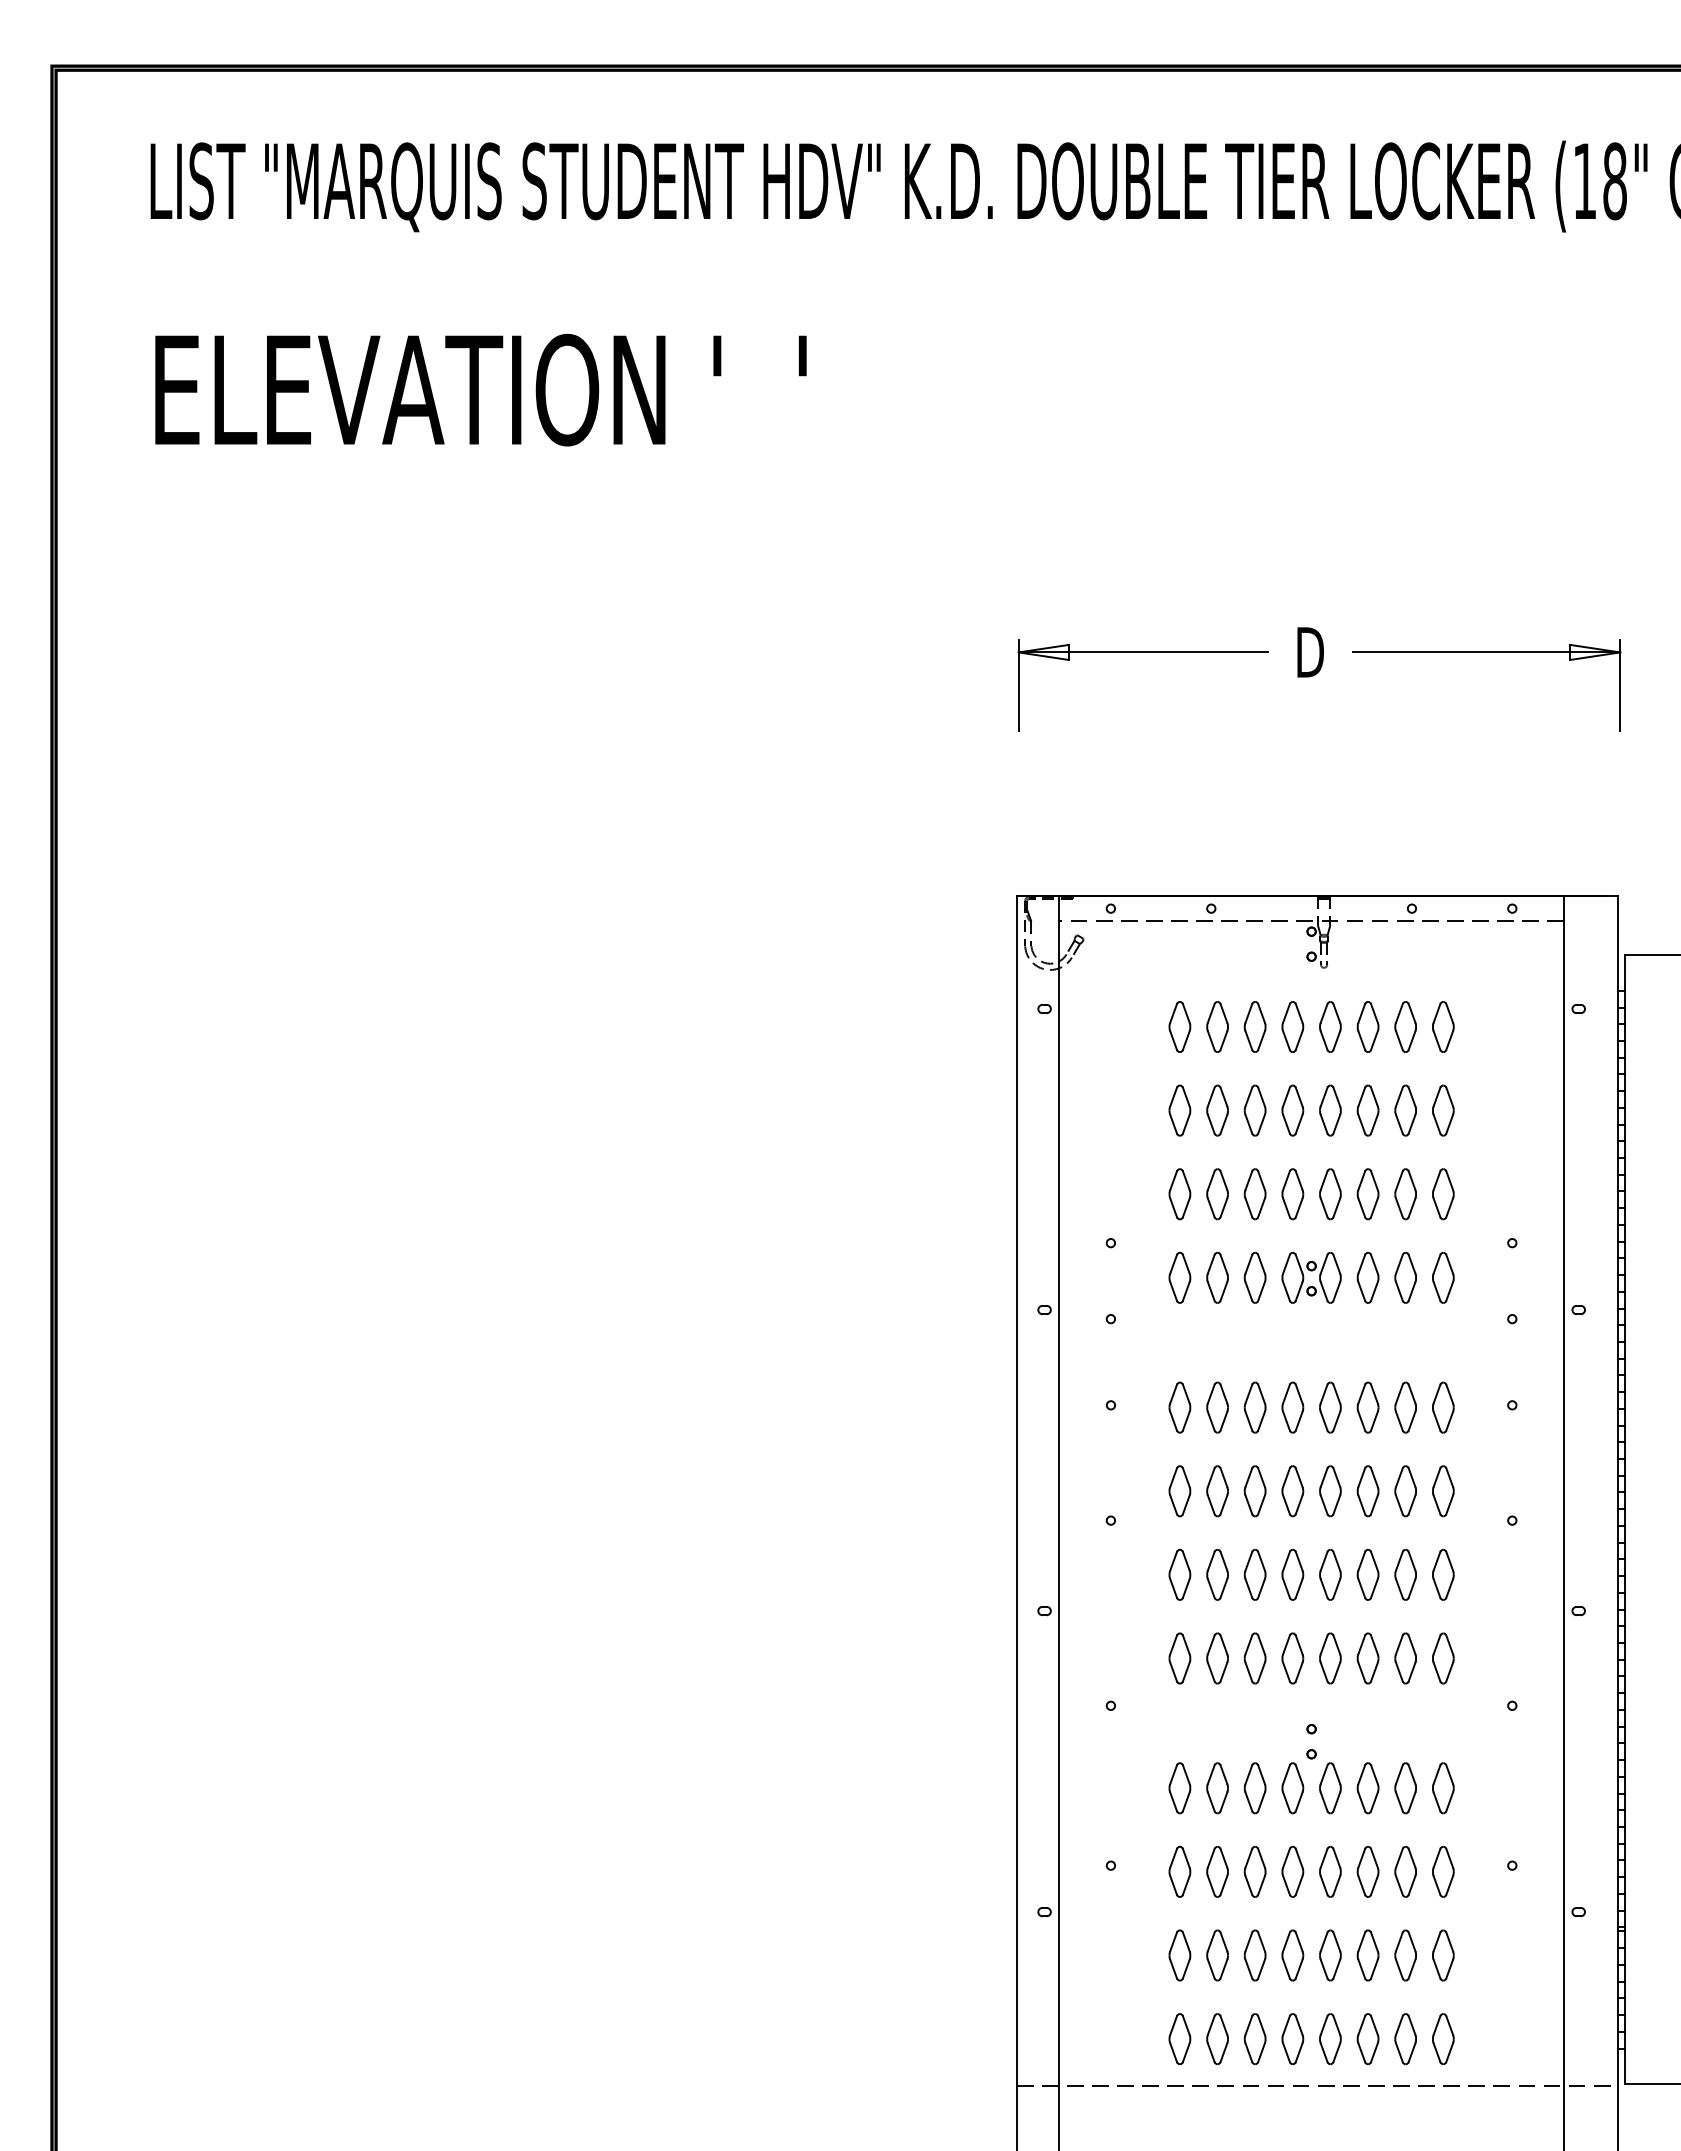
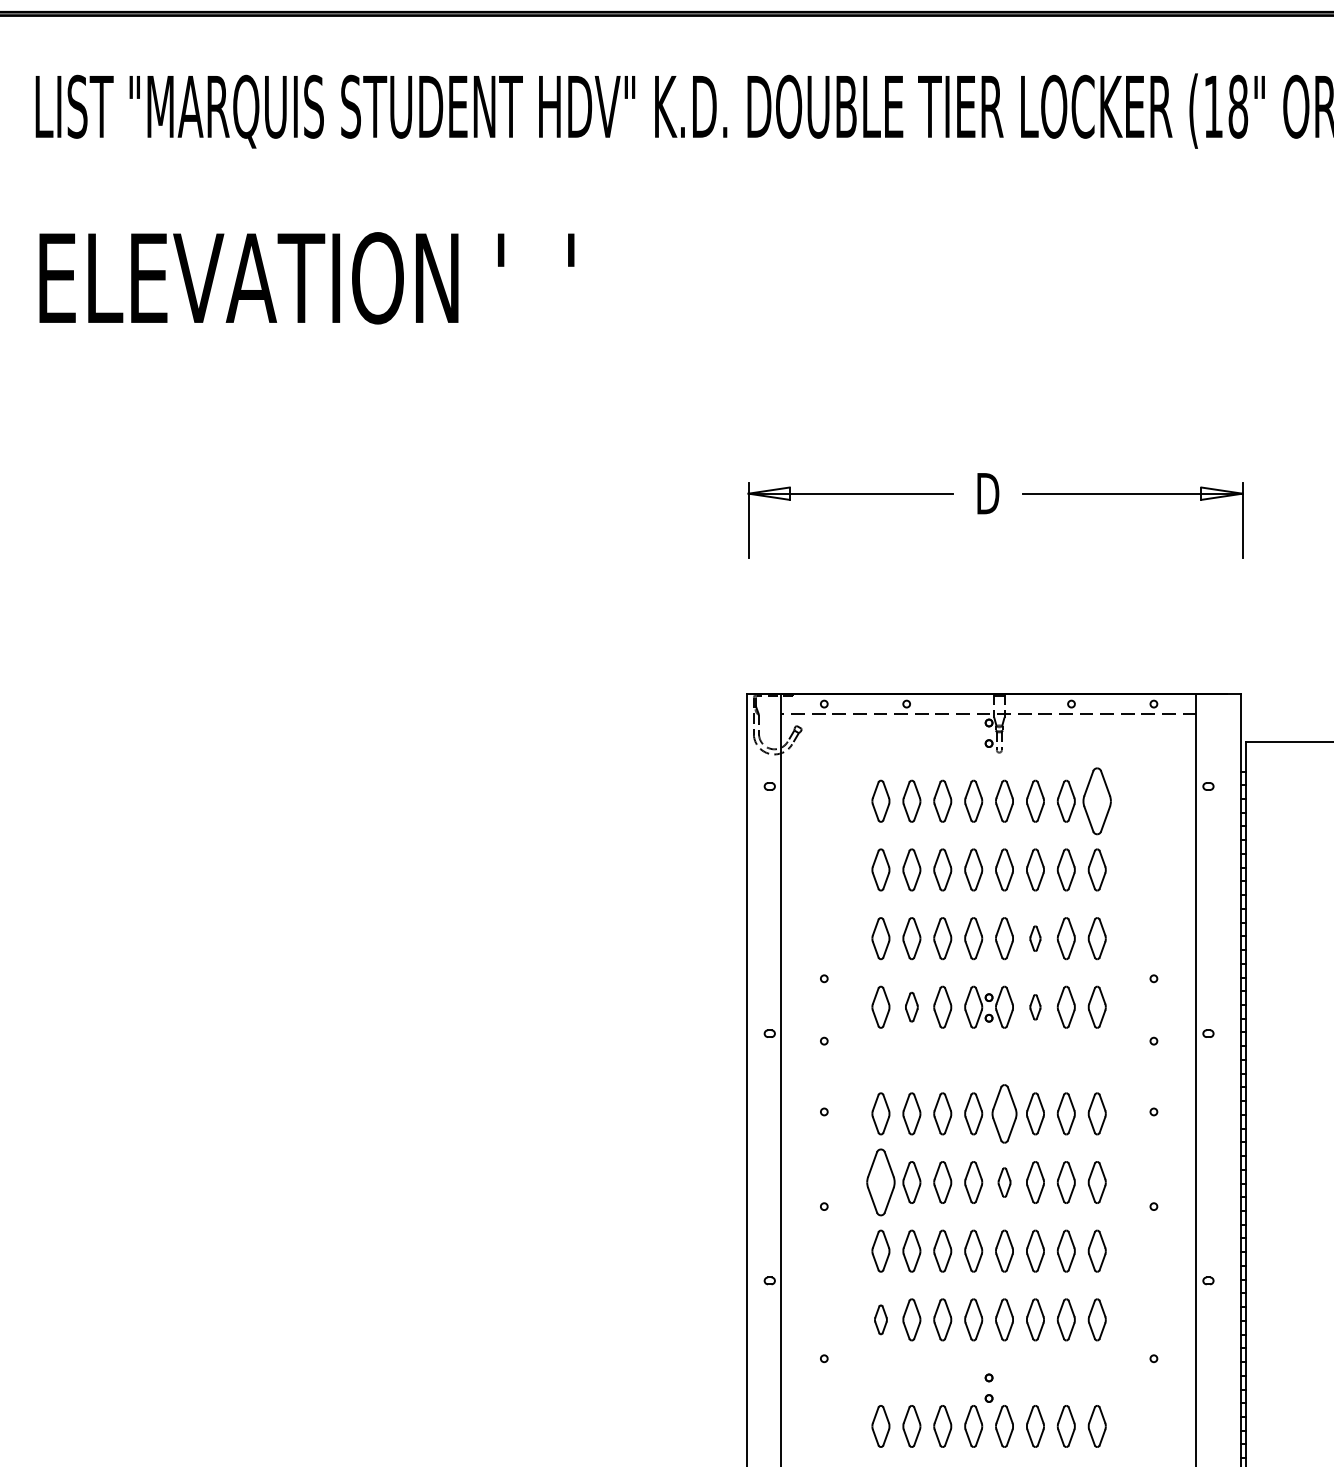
part: (1443, 1026) -> (1097, 800), size x1.6
part: (1367, 1194) -> (1034, 938), size x0.6
part: (1217, 1277) -> (911, 1006), size x0.7
part: (1367, 1277) -> (1034, 1006), size x0.6
part: (1330, 1407) -> (1004, 1113), size x1.4
part: (1179, 1491) -> (880, 1182), size x1.6
part: (1330, 1491) -> (1004, 1182), size x0.7
part: (1179, 1658) -> (880, 1319), size x0.7

